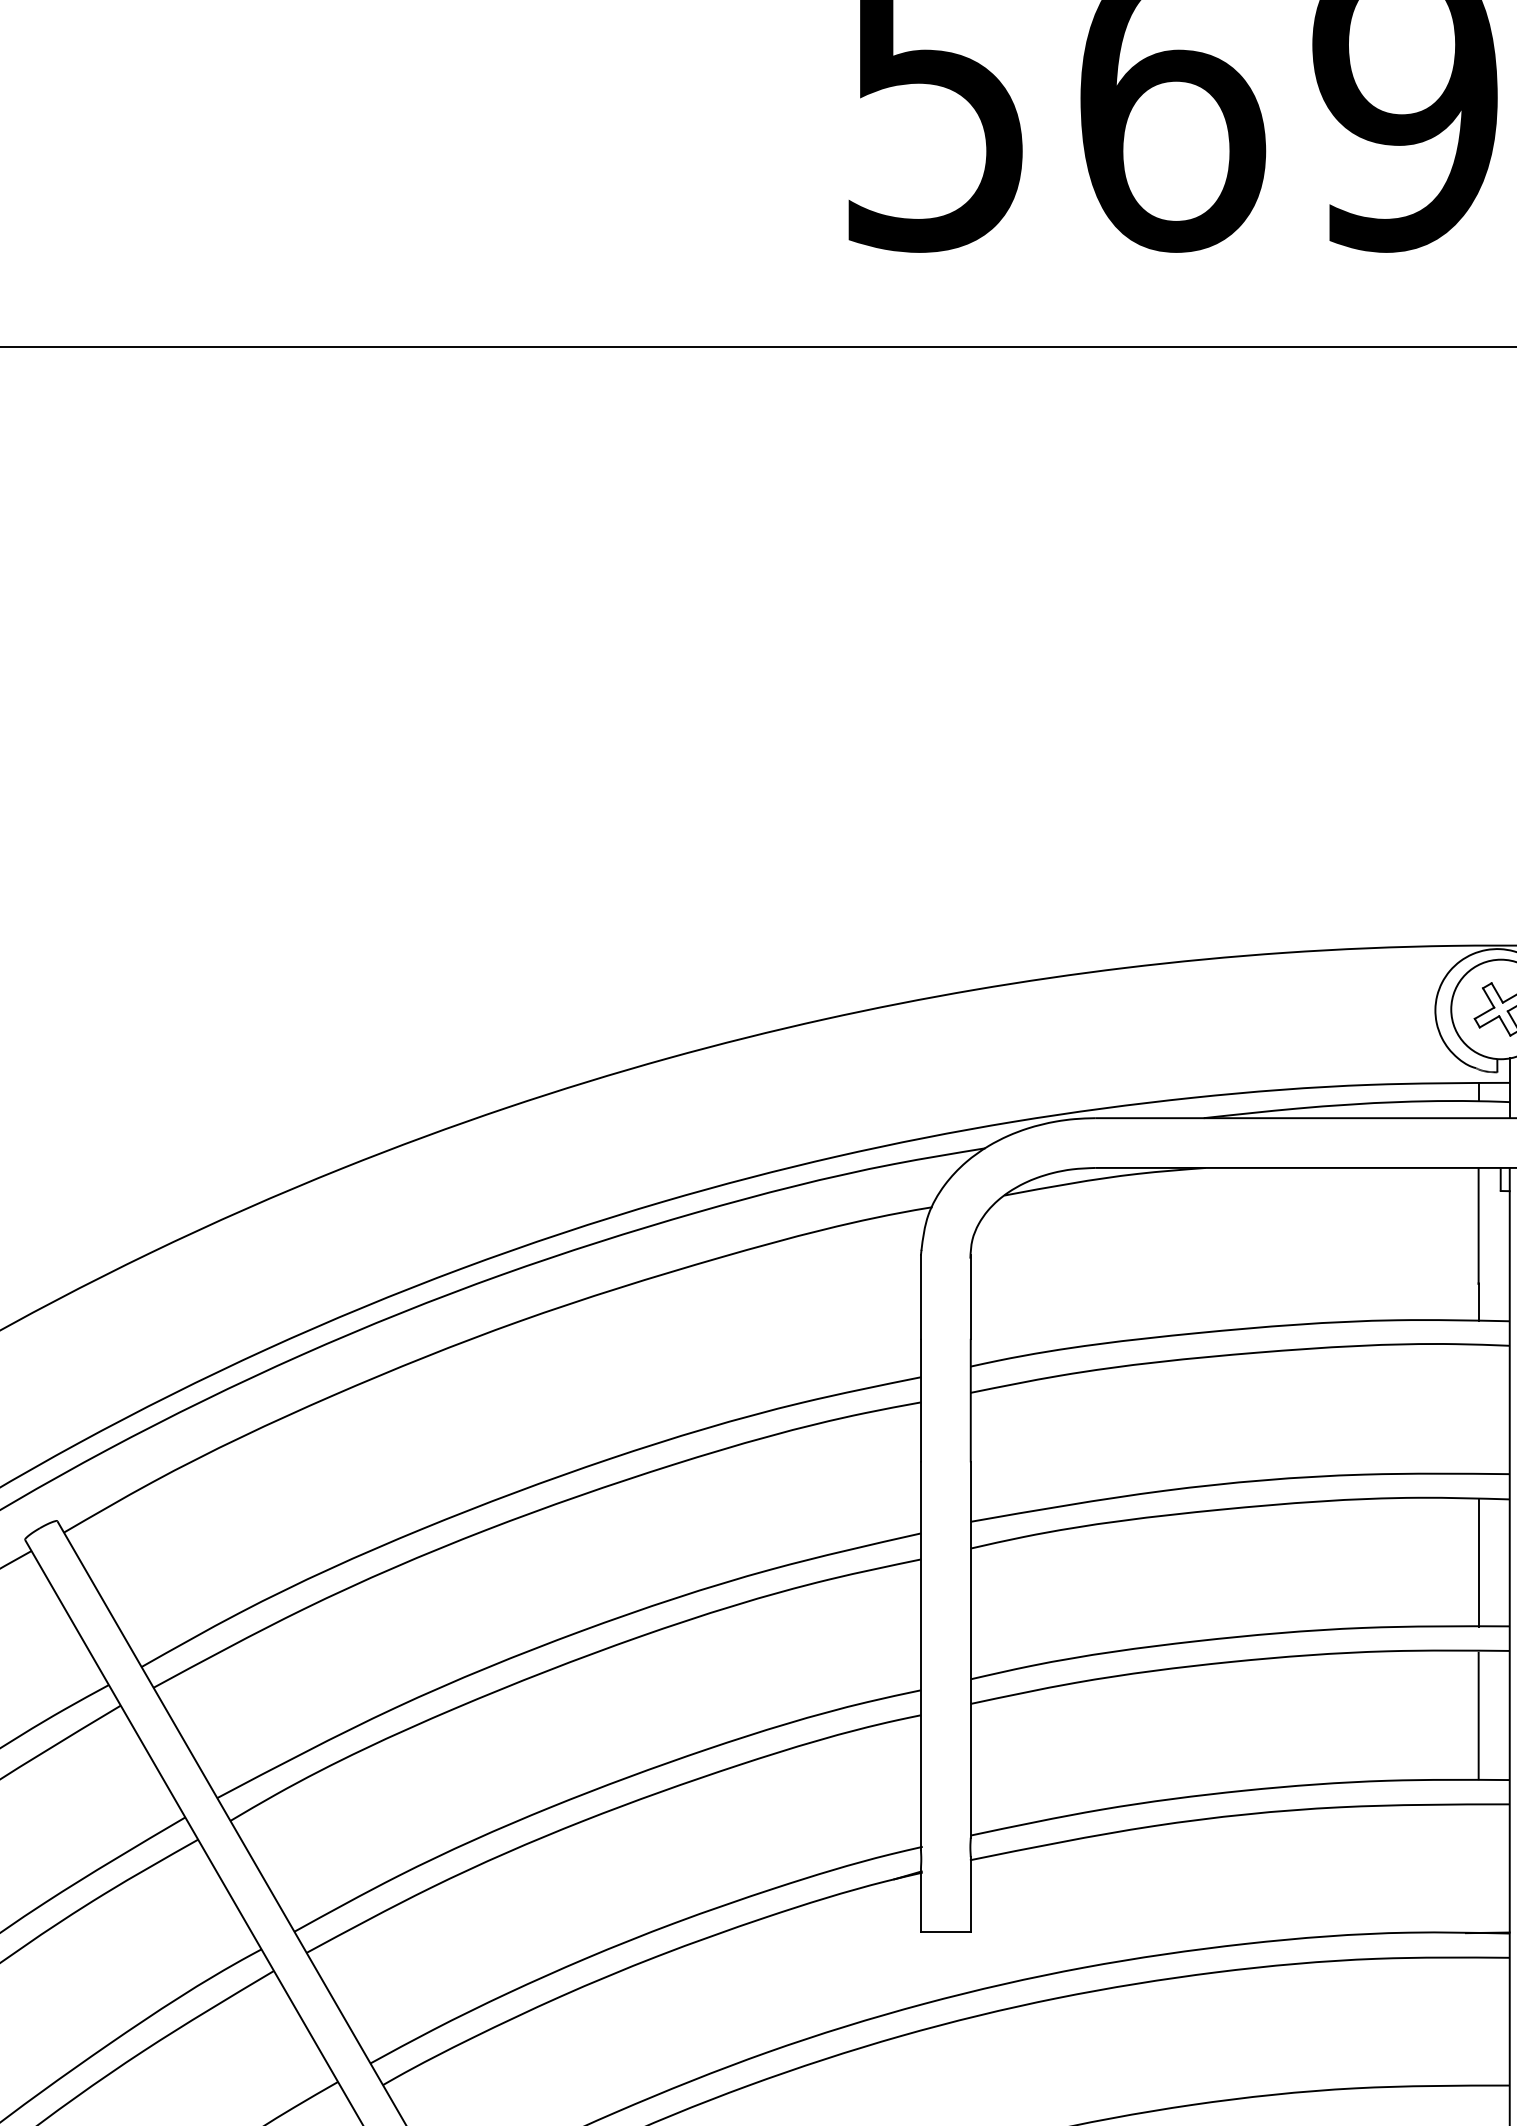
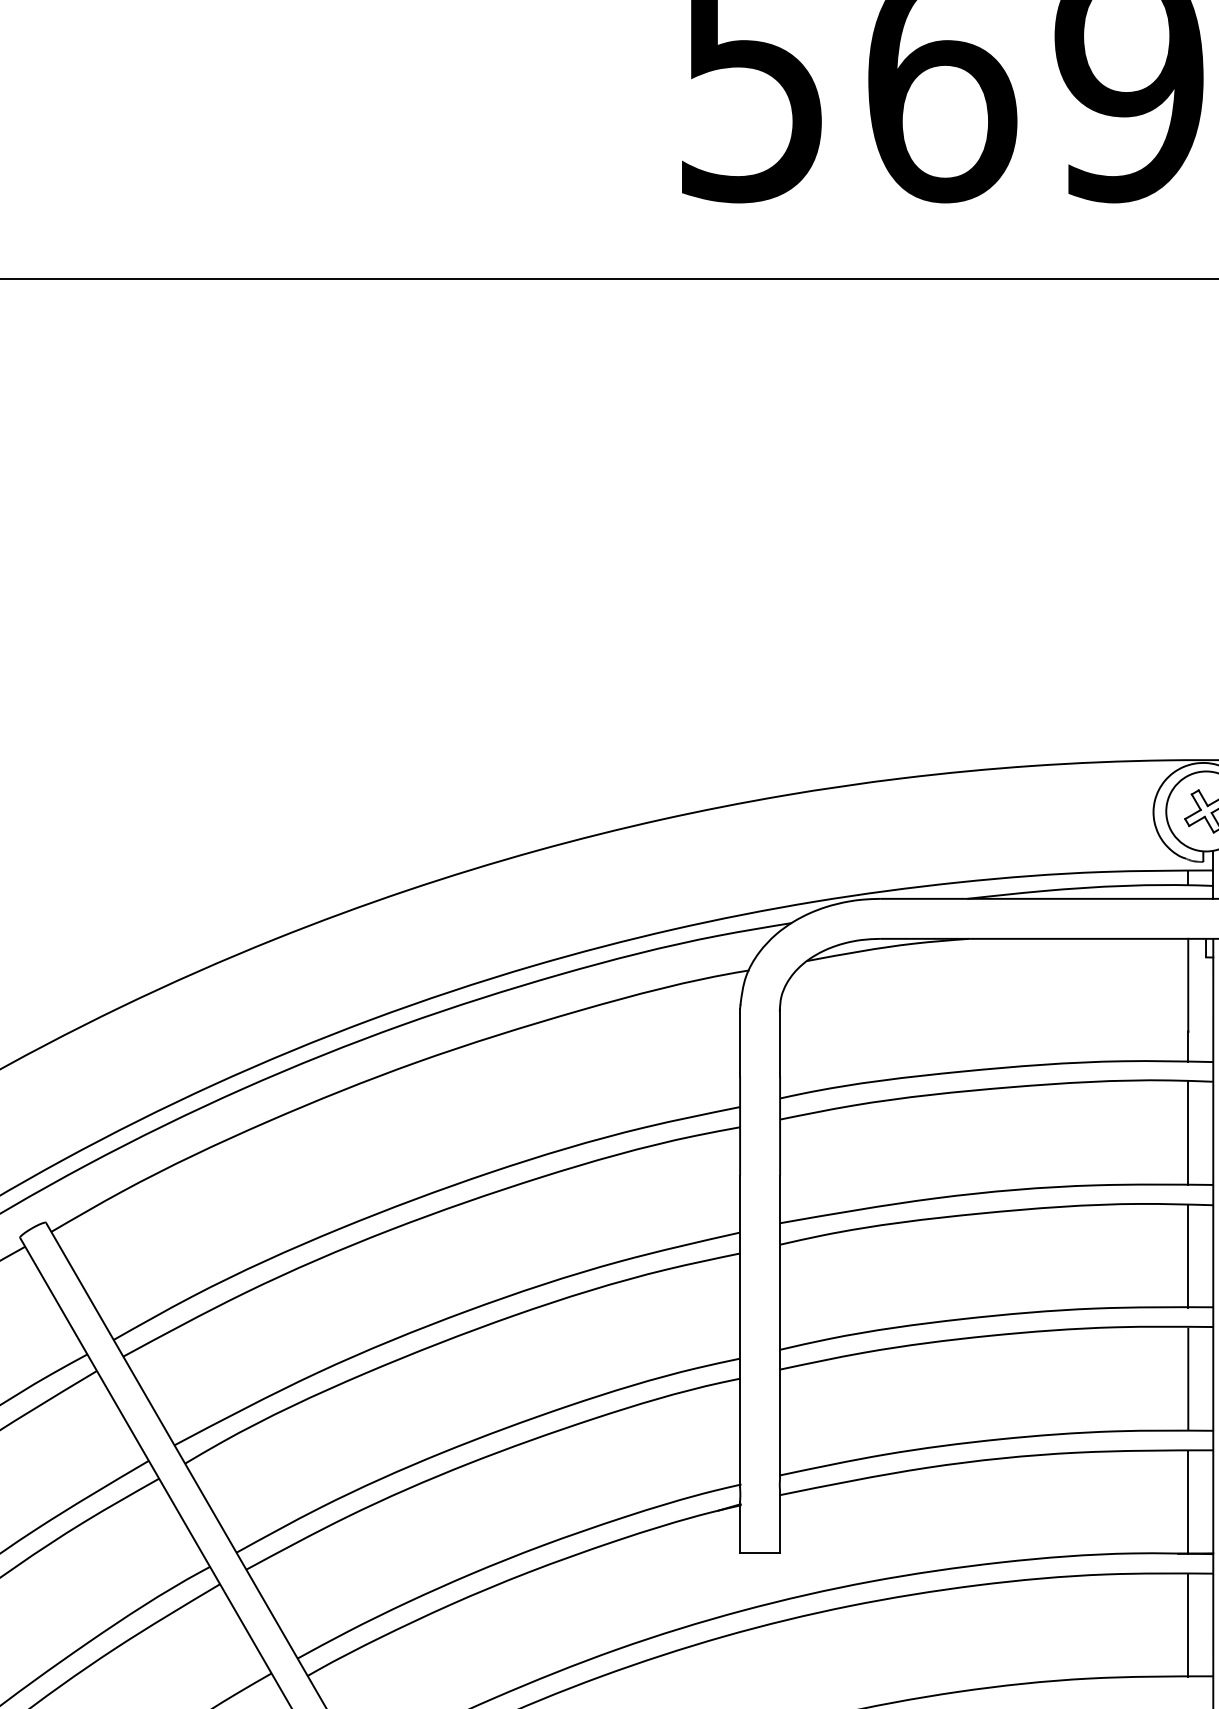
line: (1478, 1409) -> (1188, 1132), added
line: (1478, 1868) -> (1188, 1501), added
line: (1478, 2022) -> (1188, 1625), added

